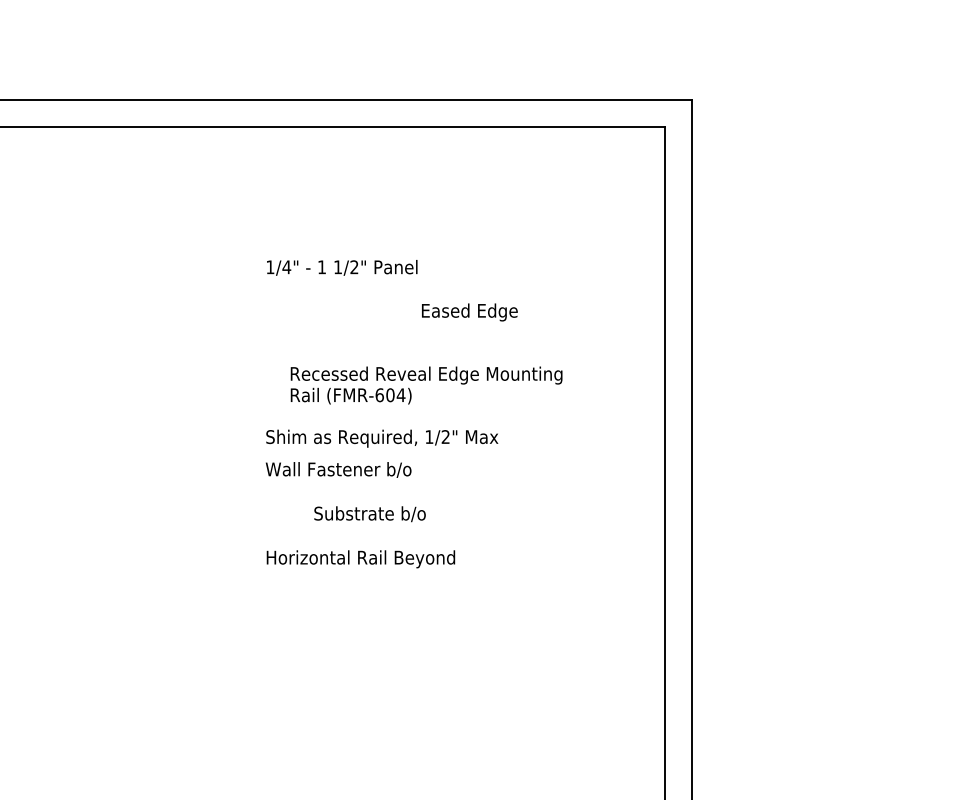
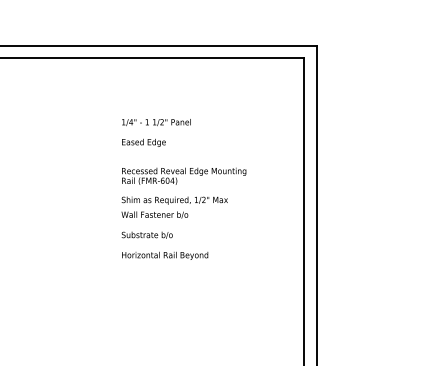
text: (468, 311) -> (143, 142), moved
text: (427, 383) -> (184, 175), moved
text: (368, 512) -> (146, 234), moved

